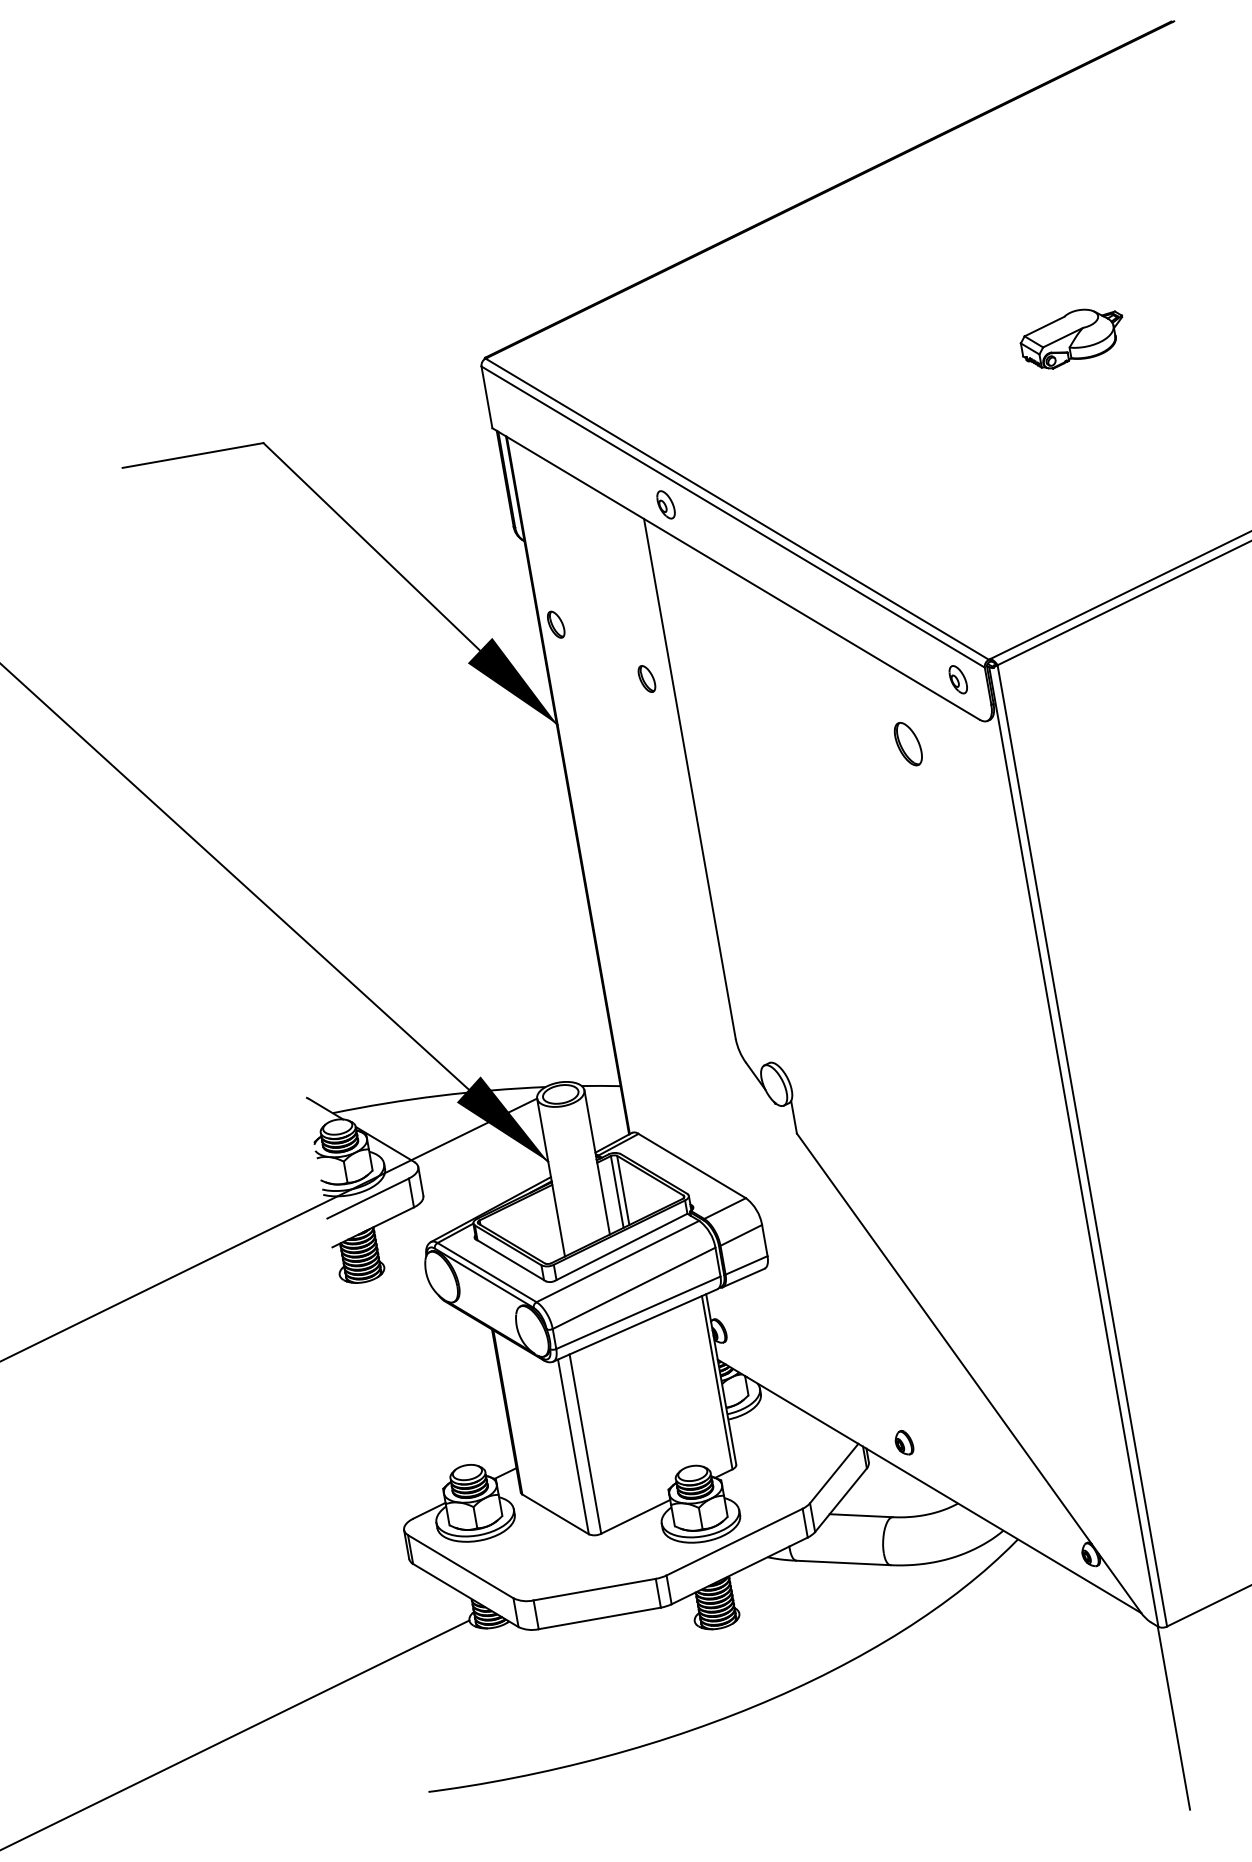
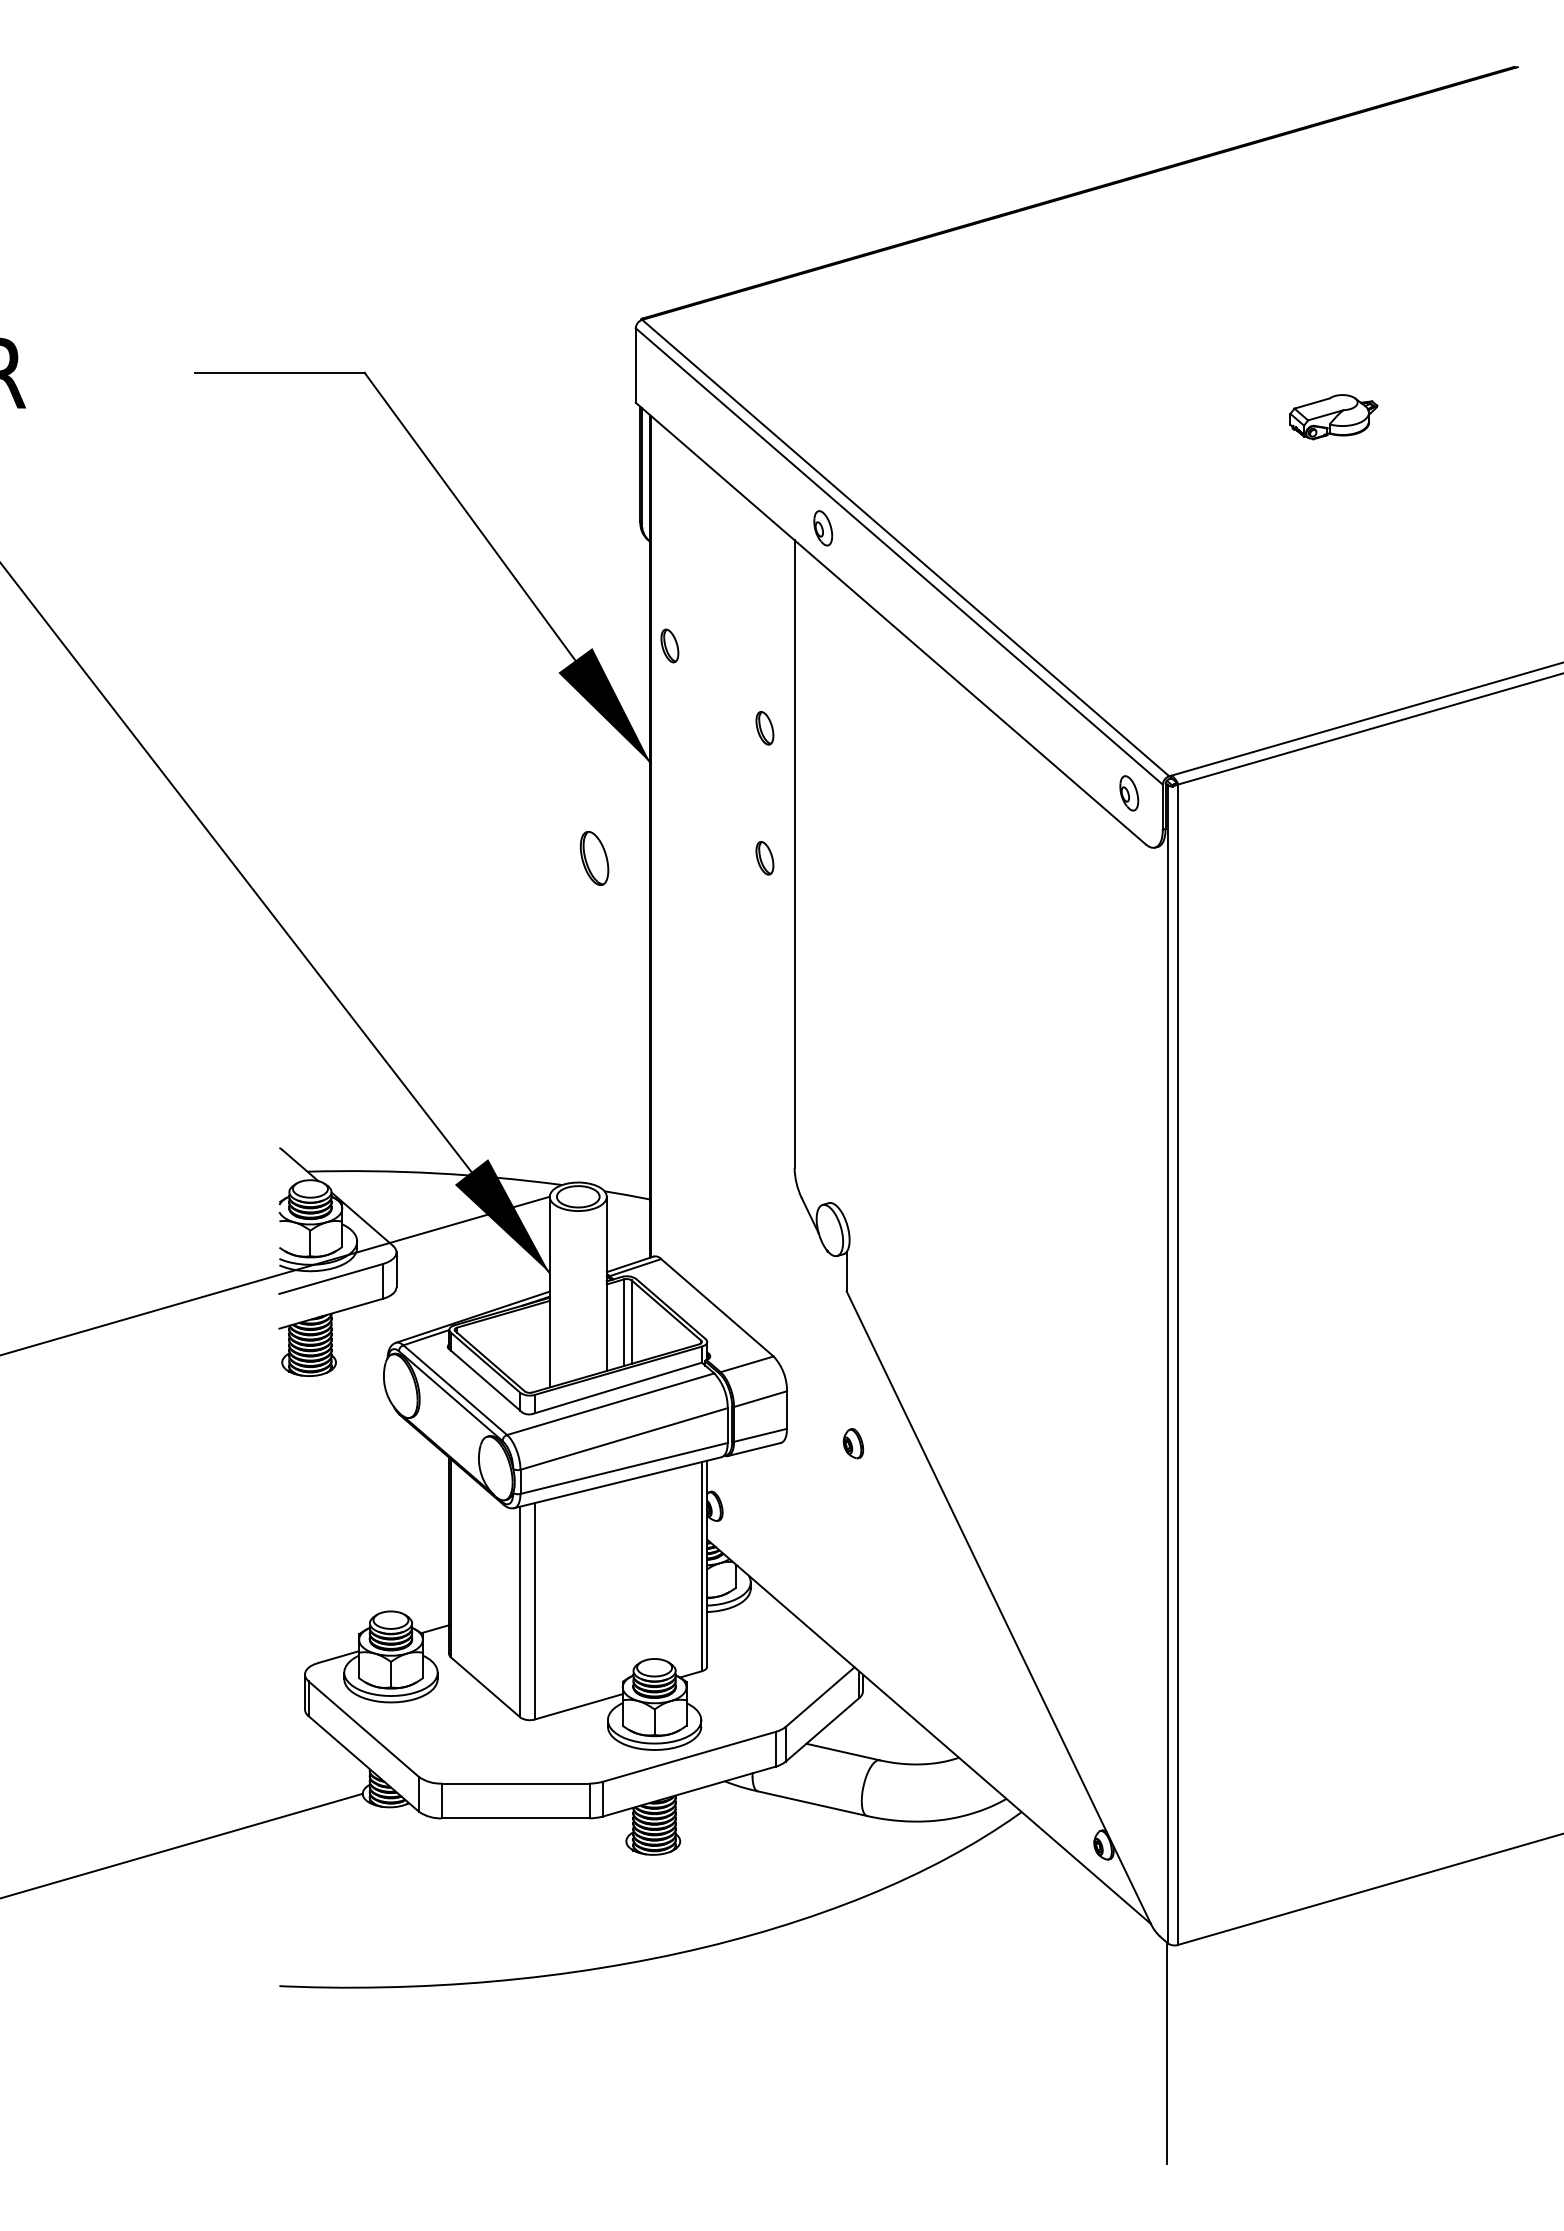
part: (1072, 337) -> (1333, 416), size x0.7
part: (908, 744) -> (594, 858), moved
part: (665, 786) -> (764, 858), added
part: (904, 1442) -> (853, 1443), moved

